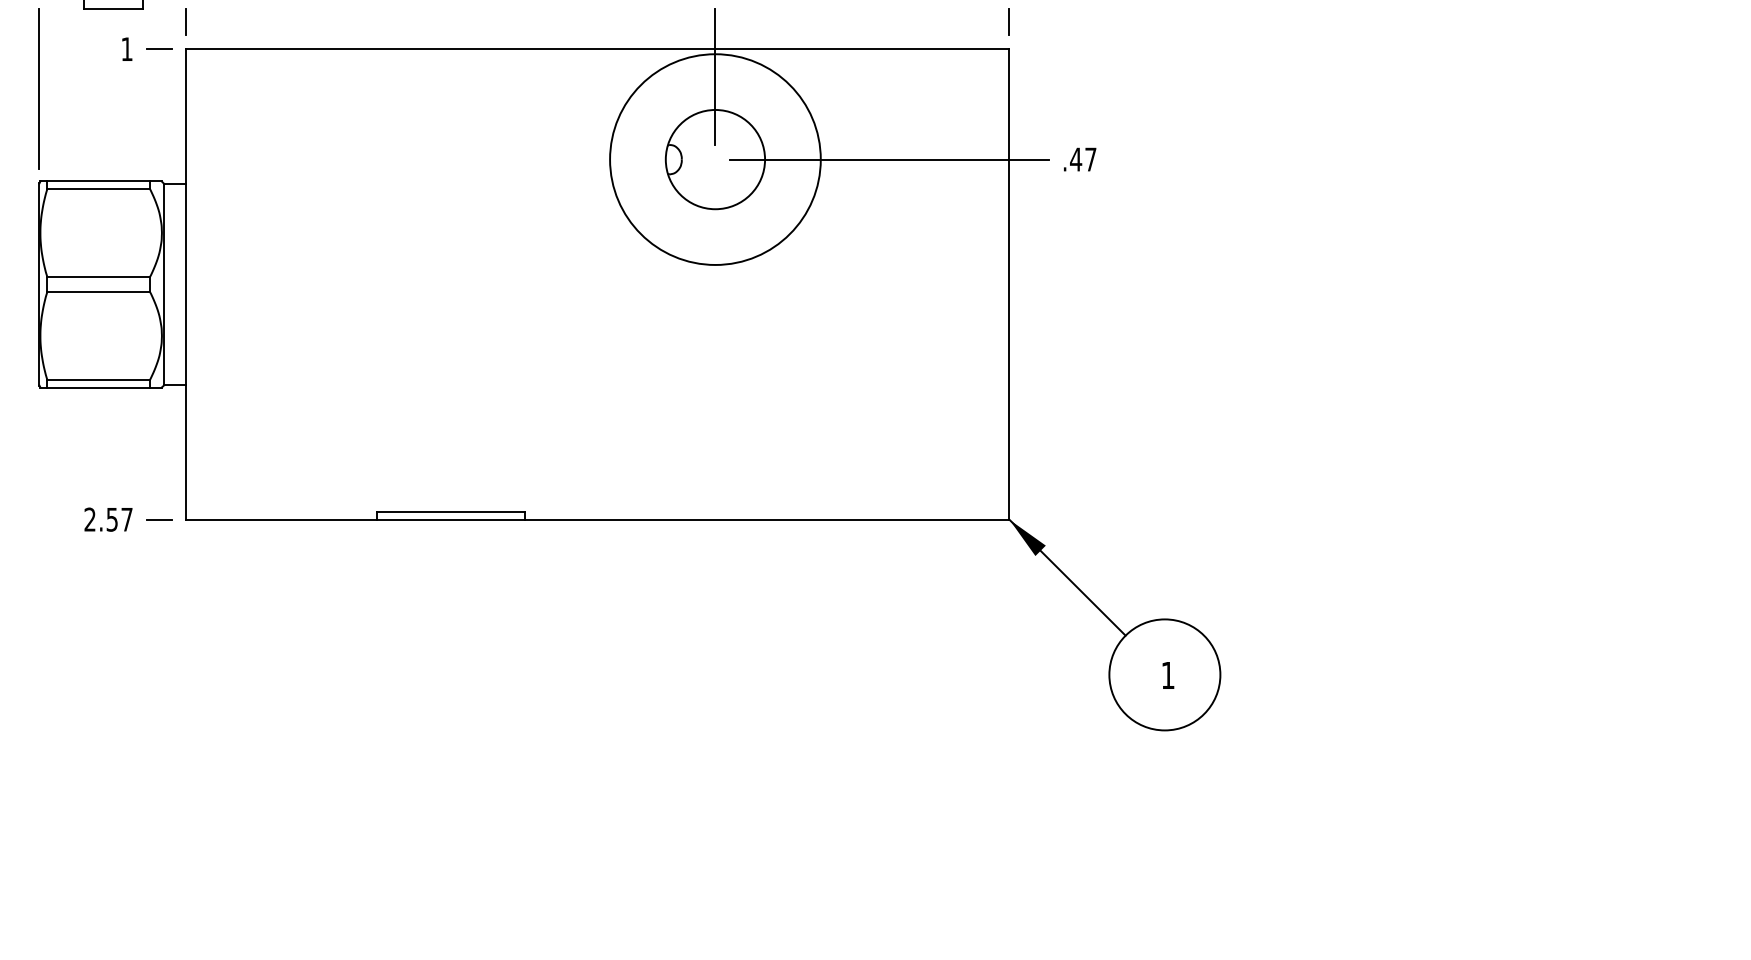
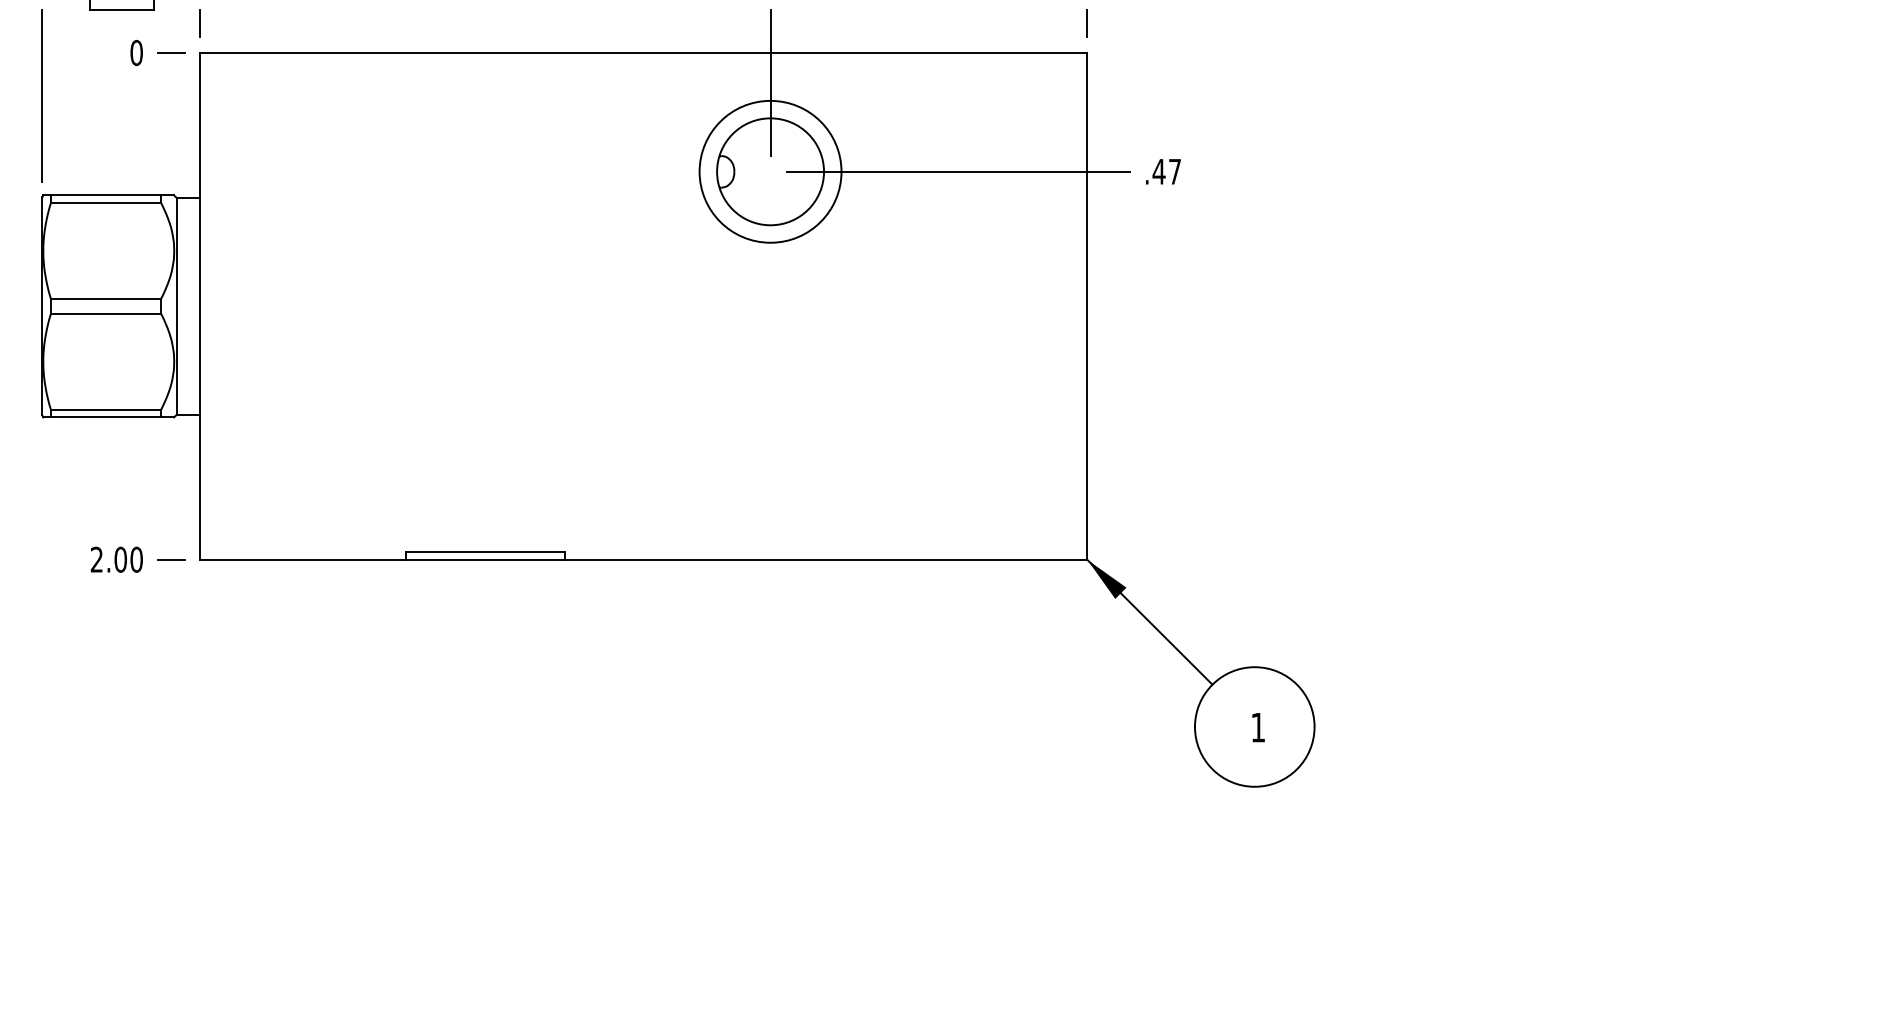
text: (126, 48) -> (136, 52), 1 -> 0
circle: (715, 159) -> (770, 171), size x0.62
text: (119, 519) -> (128, 559), 2.57 -> 2.00

